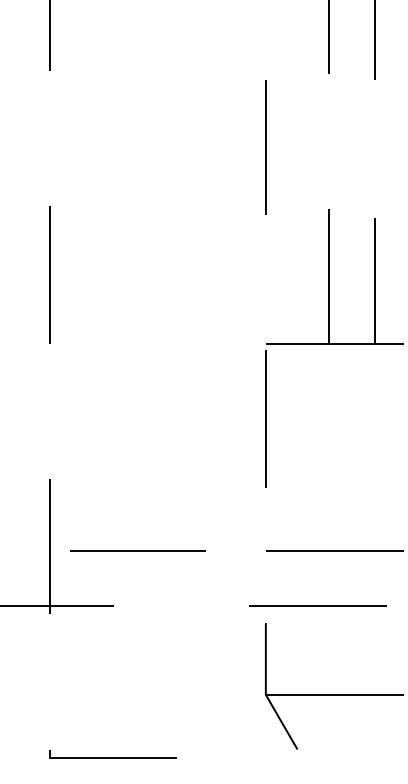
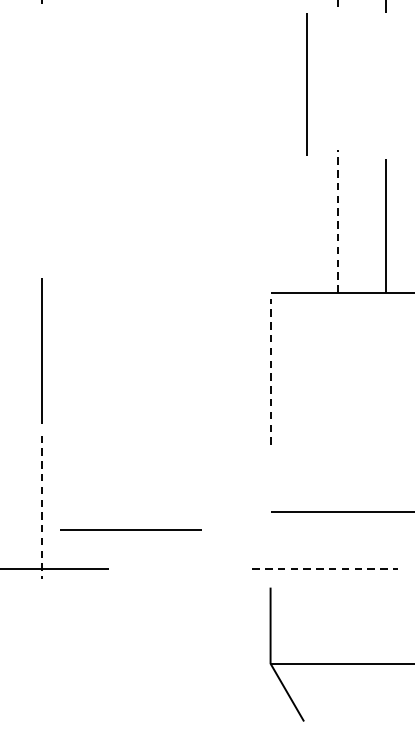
line: (265, 147) -> (306, 84), moved
line: (49, 274) -> (41, 350), moved
line: (329, 276) -> (337, 220), solid -> dashed
line: (265, 418) -> (270, 371), solid -> dashed
line: (50, 546) -> (42, 506), solid -> dashed
line: (137, 550) -> (130, 528), moved
line: (317, 605) -> (325, 569), solid -> dashed
line: (112, 757) -> (108, 729), removed

